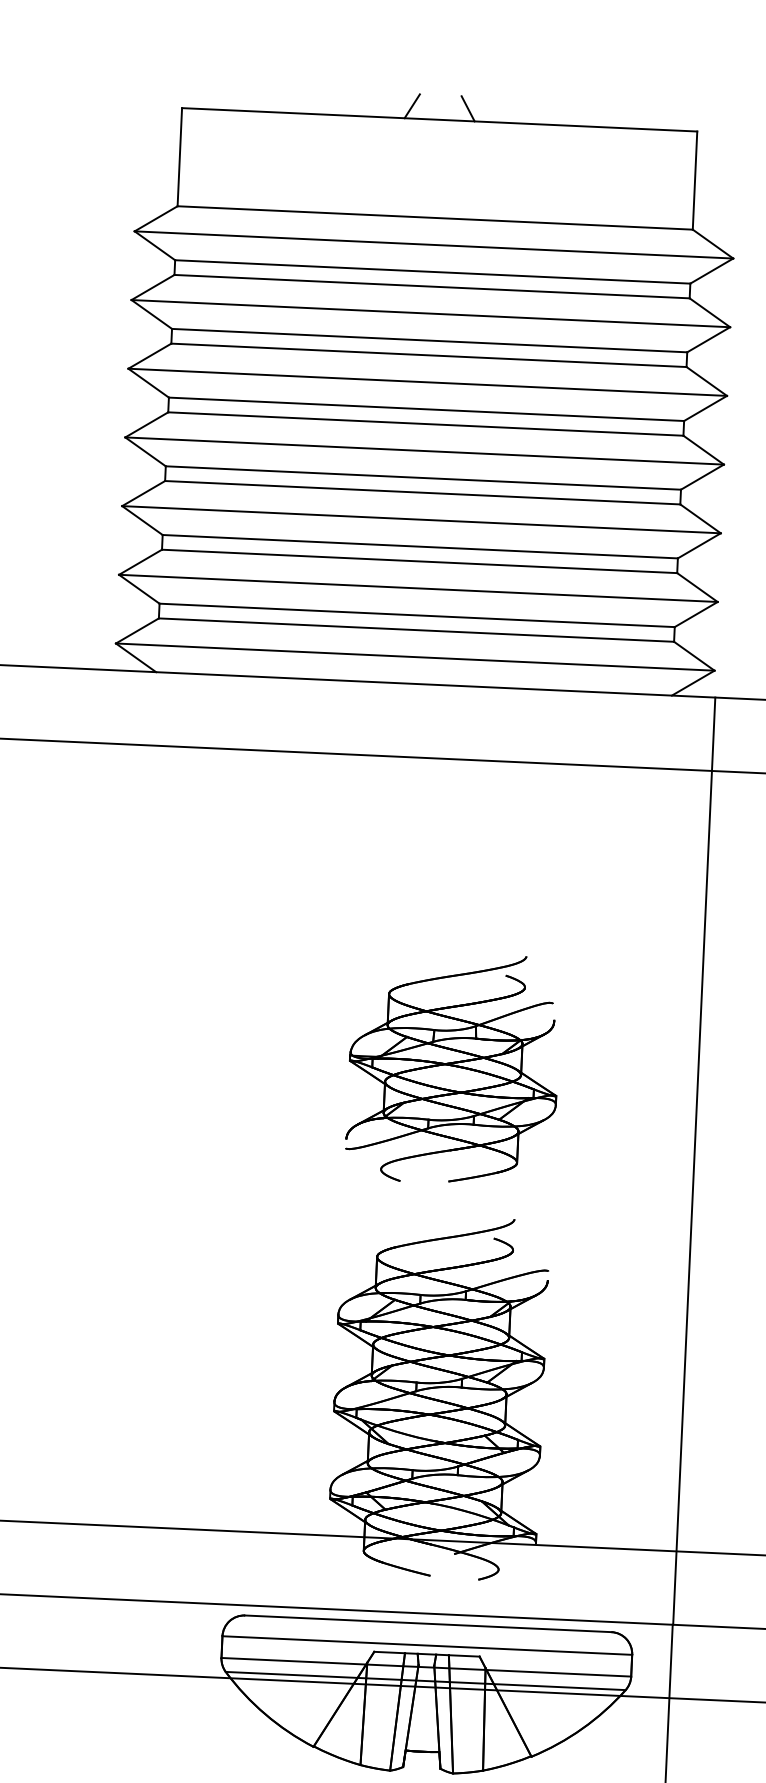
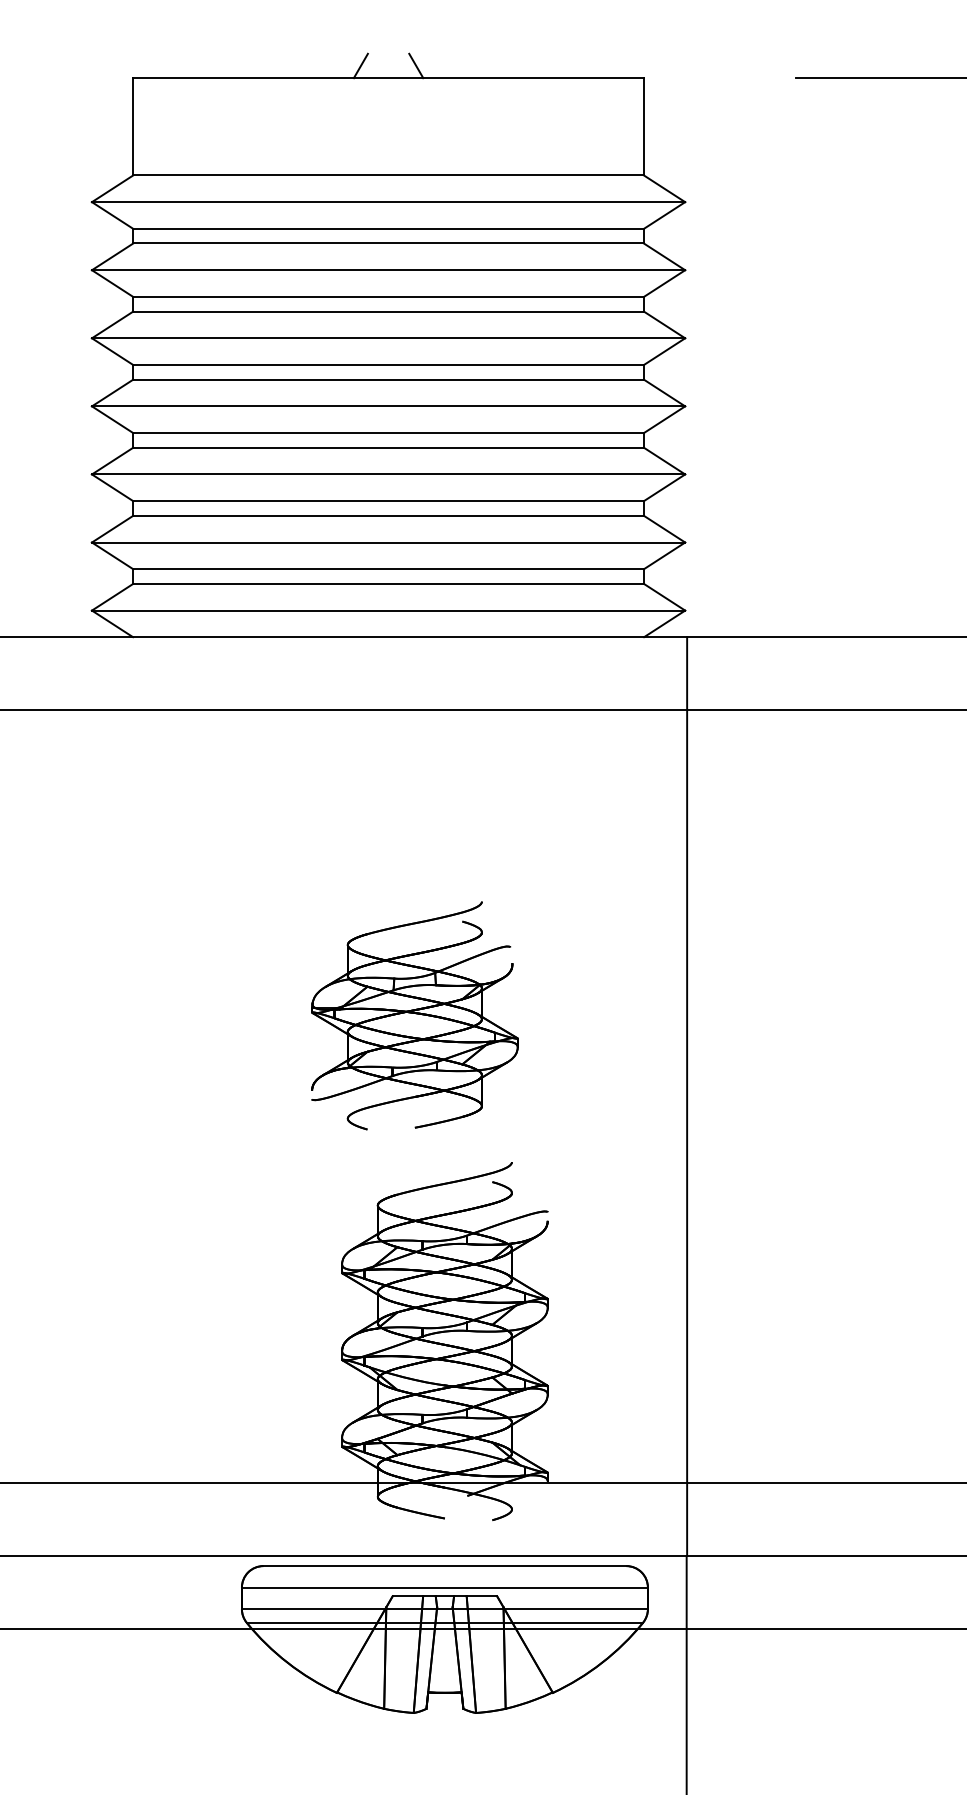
part: (453, 1068) -> (414, 1015), moved

